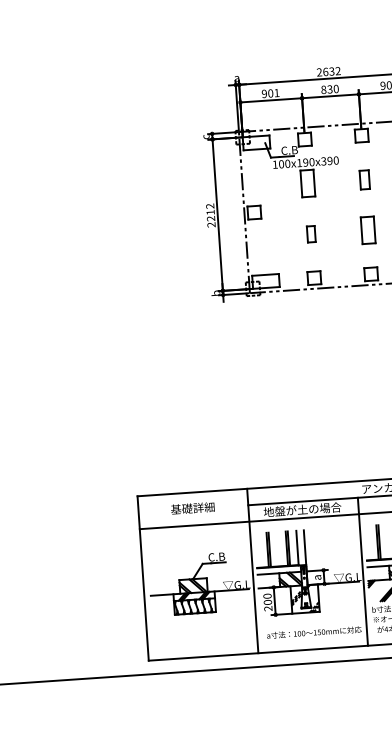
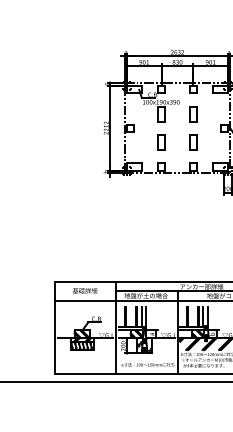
part: (364, 180) -> (193, 114), size x1.43
part: (311, 234) -> (161, 142), size x1.67

